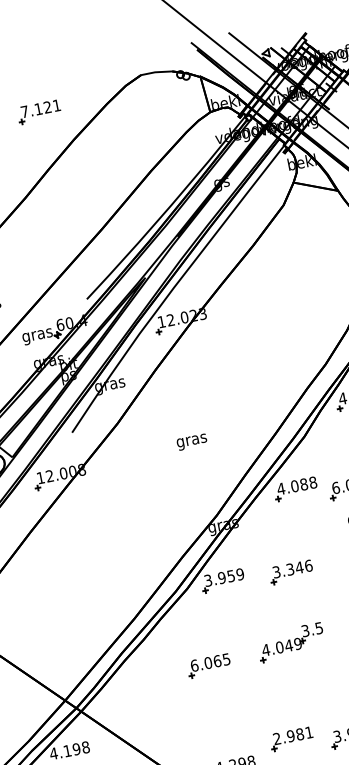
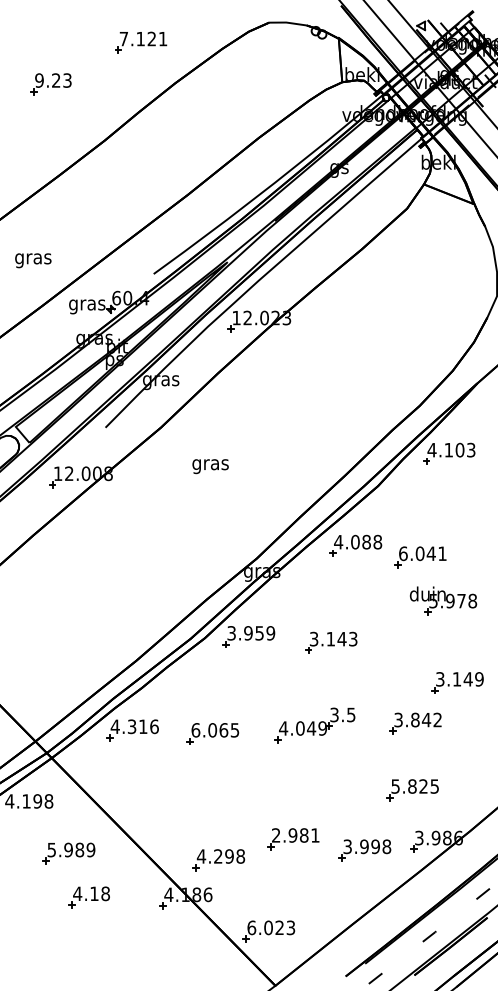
text: (192, 442) -> (210, 466), moved
text: (298, 567) -> (341, 638), 3.346 -> 3.143
part: (142, 676) -> (132, 730), added

